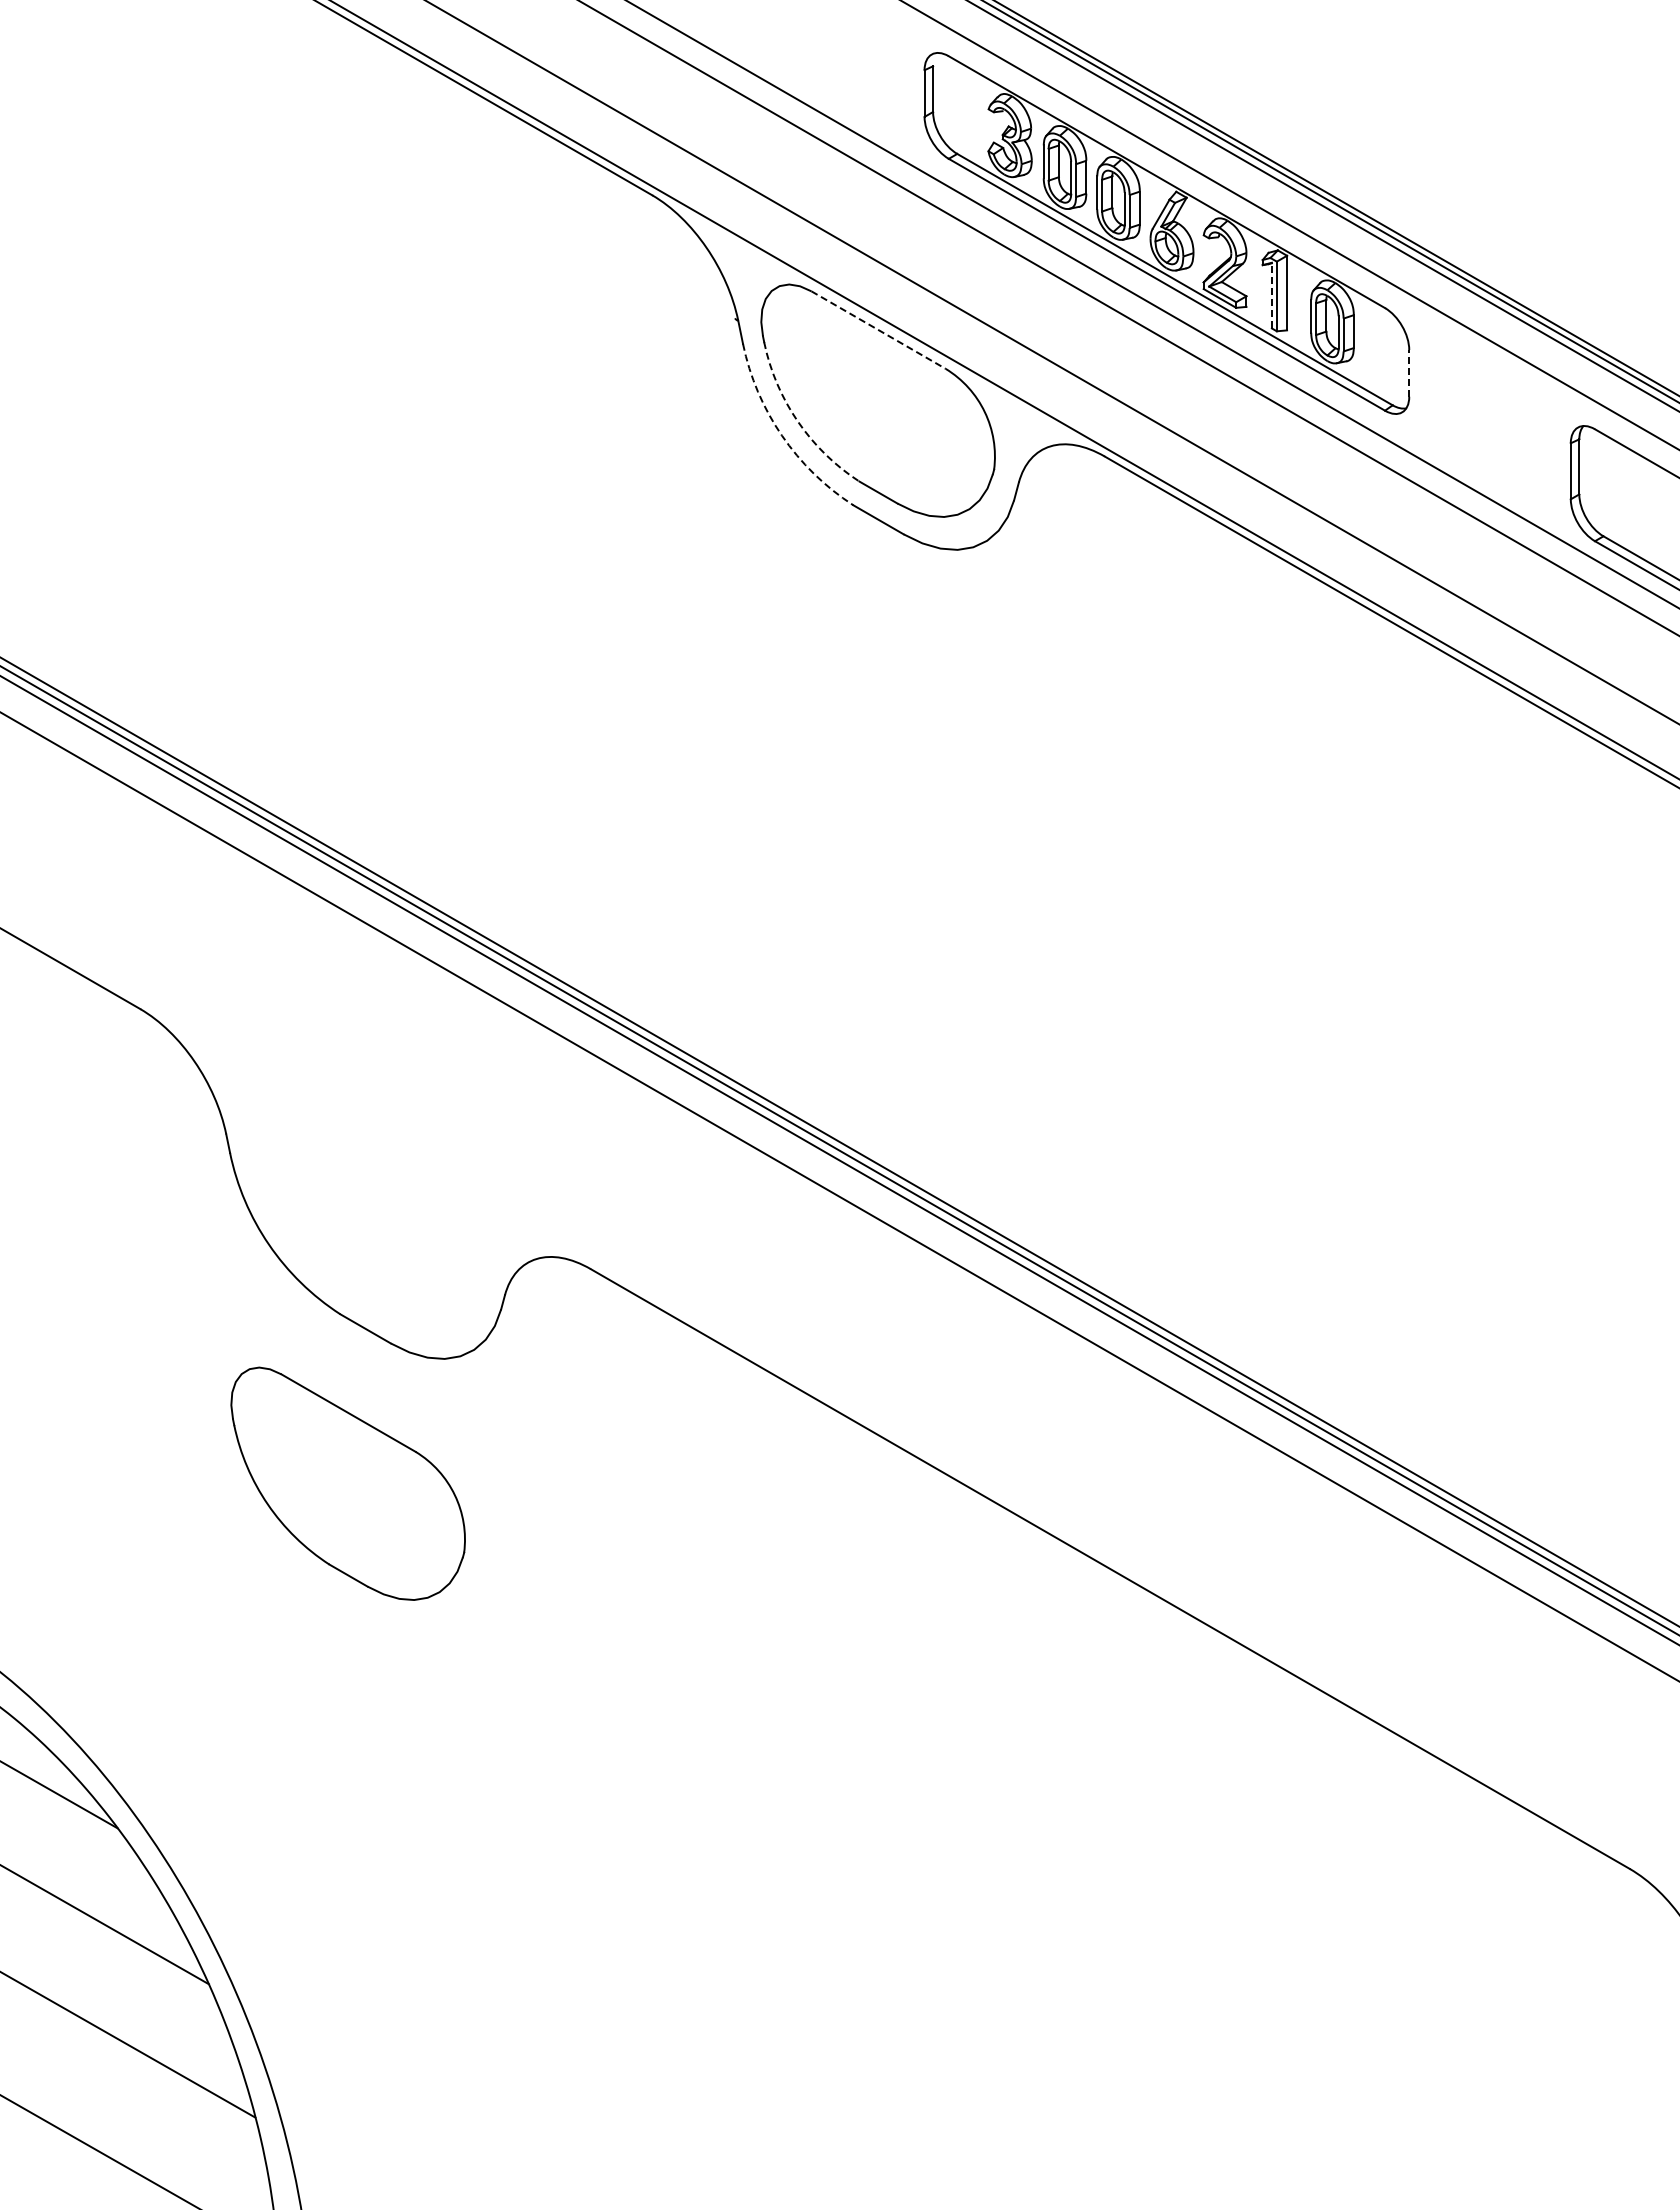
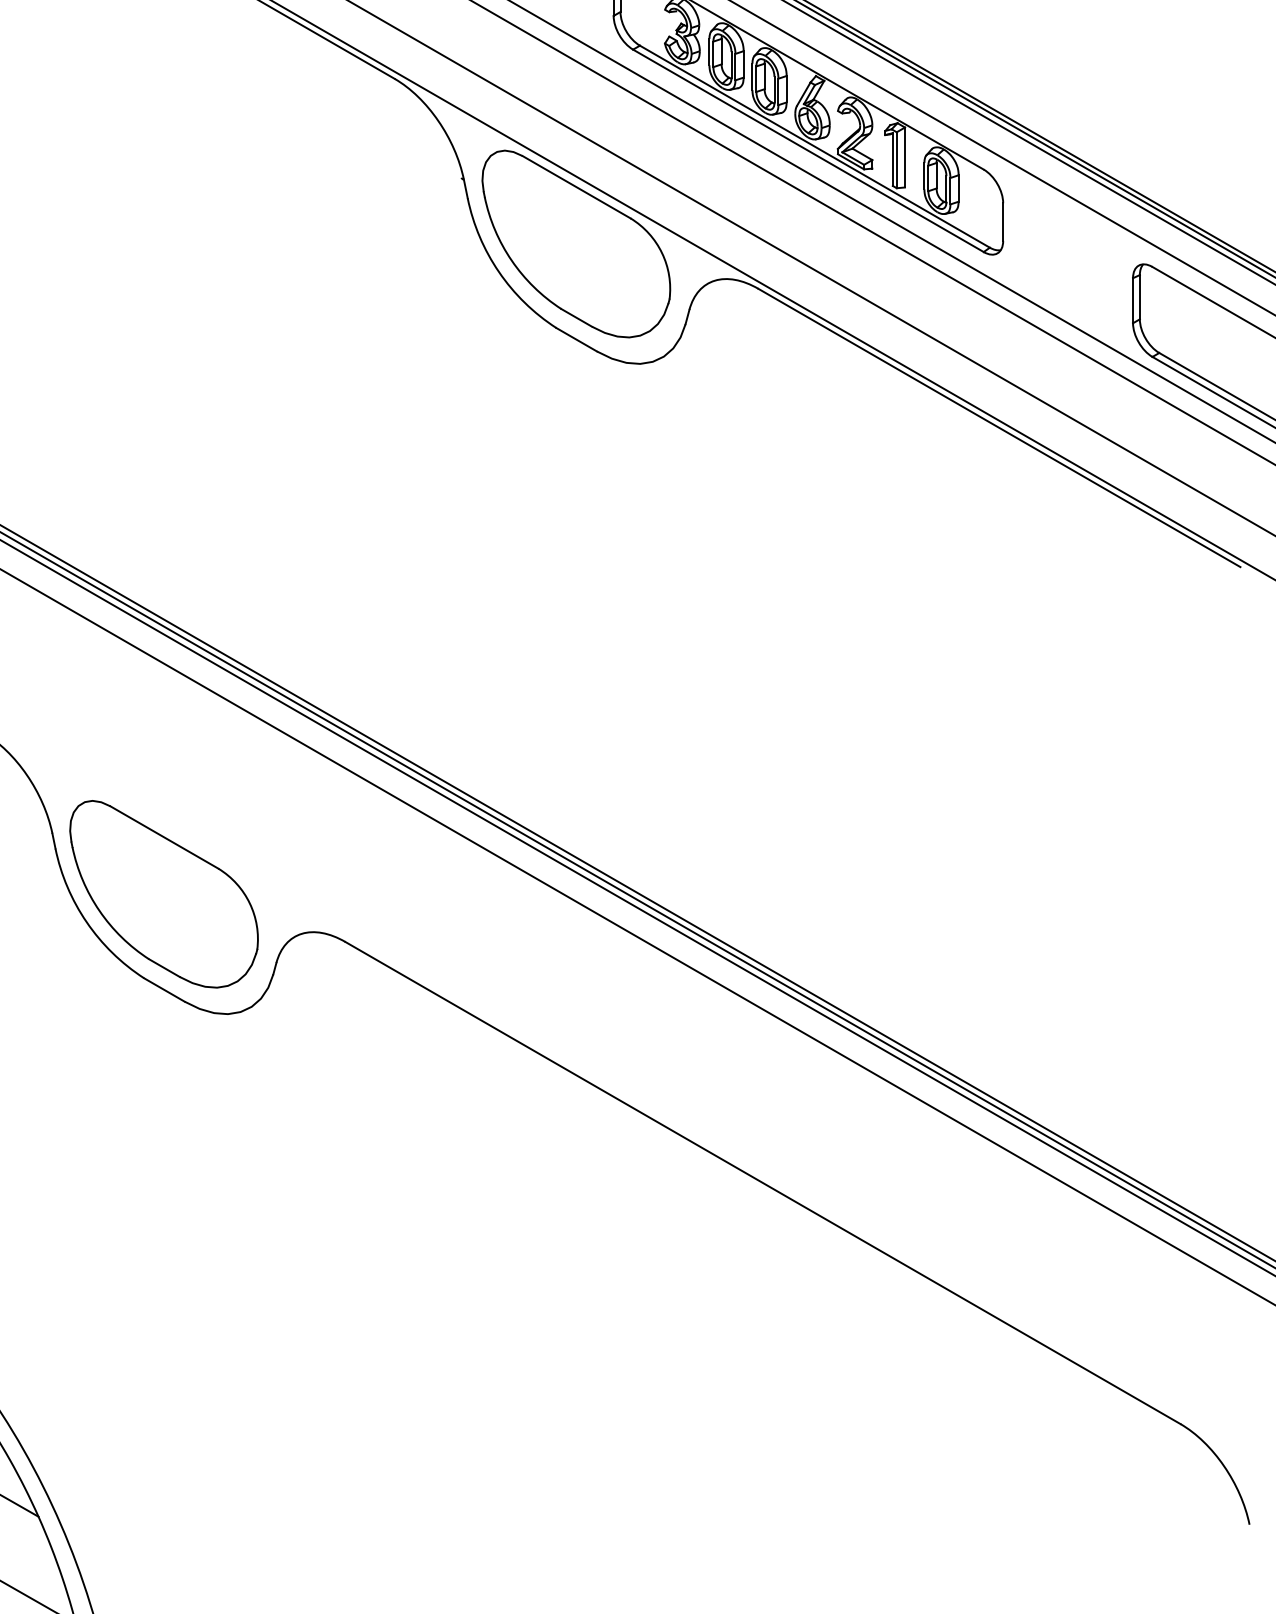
line: (1271, 295) -> (892, 159), dashed -> solid
line: (878, 330) -> (576, 187), dashed -> solid
line: (1409, 372) -> (1003, 221), dashed -> solid
arc: (797, 421) -> (511, 260), dashed -> solid
arc: (781, 435) -> (498, 271), dashed -> solid
part: (347, 1483) -> (163, 894), moved

